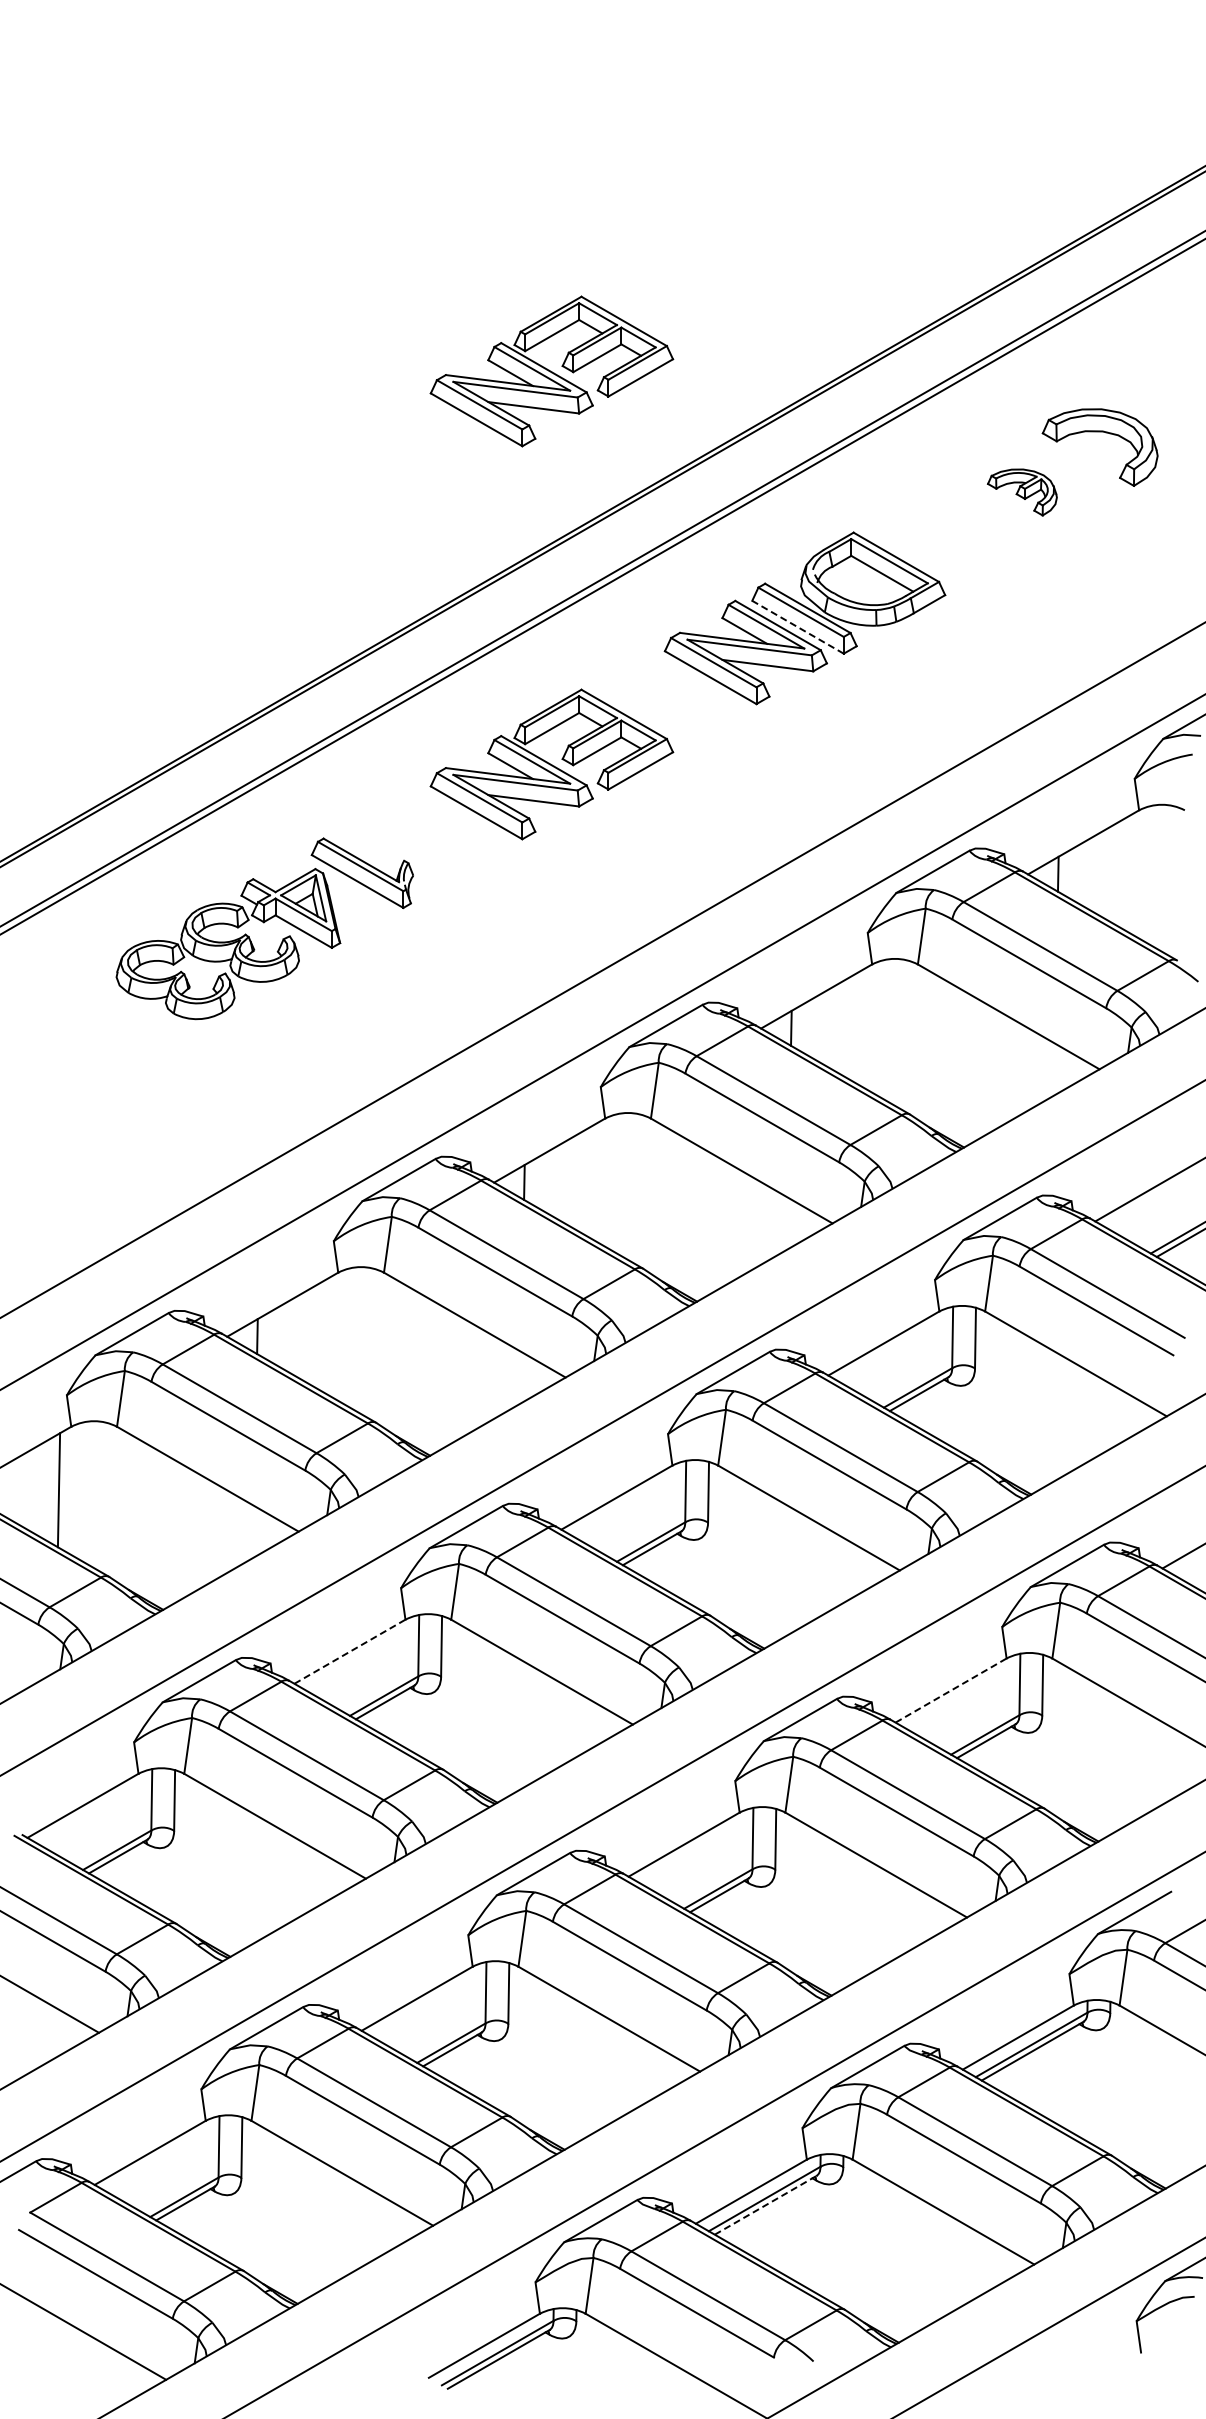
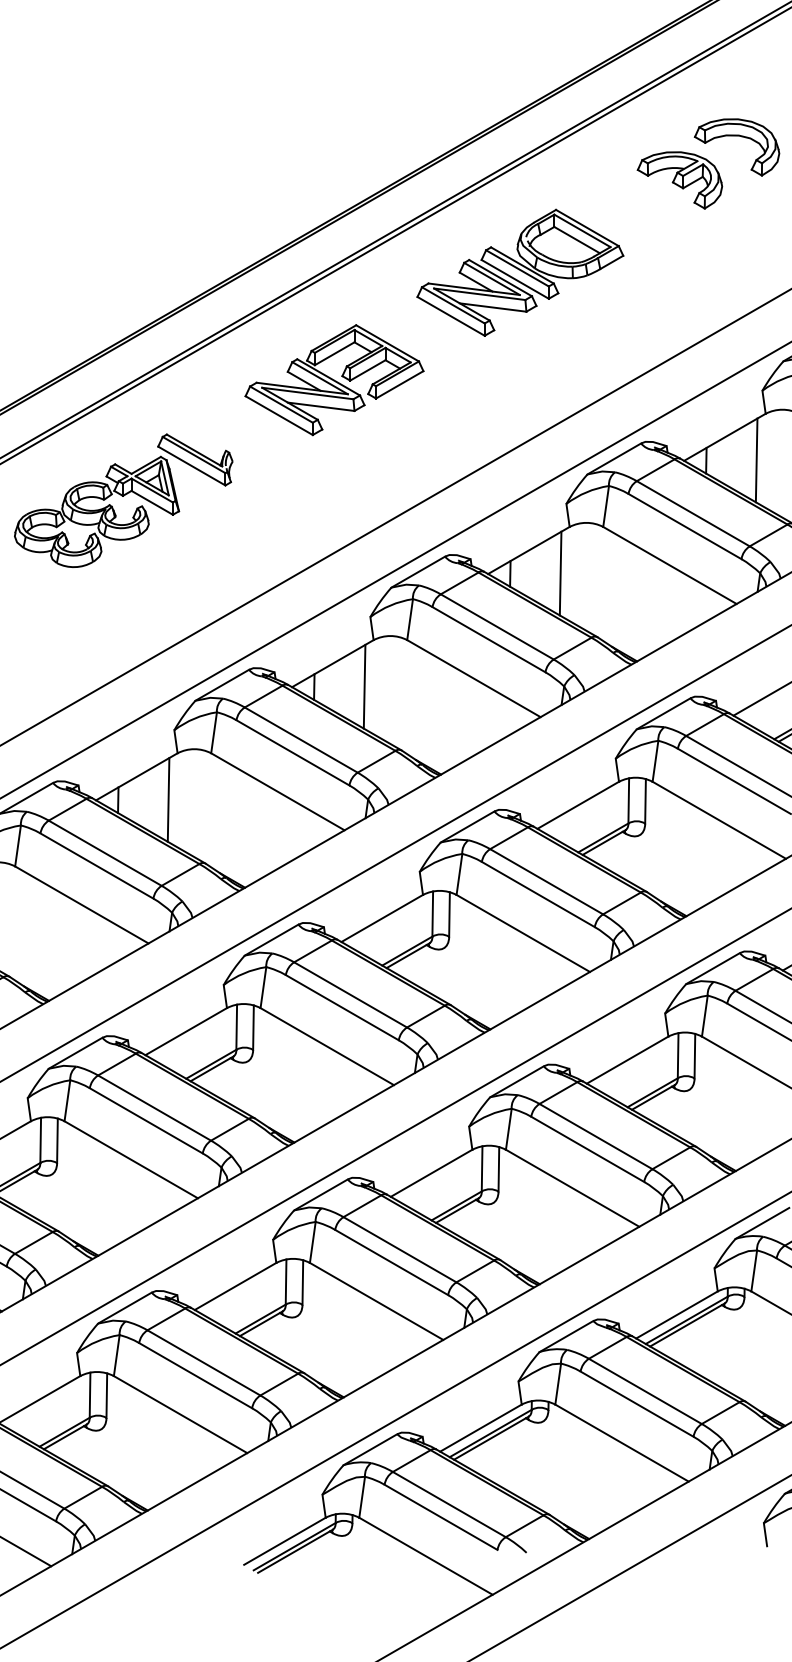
part: (551, 371) -> (334, 91), removed
part: (1022, 492) -> (680, 180), size x1.67
line: (798, 627) -> (515, 279), dashed -> solid
line: (1126, 873) -> (756, 460), added
line: (859, 1027) -> (560, 573), added
line: (592, 1182) -> (364, 687), added
line: (325, 1336) -> (168, 800), added
line: (350, 1651) -> (186, 1031), dashed -> solid
line: (951, 1690) -> (627, 1060), dashed -> solid
line: (765, 2205) -> (491, 1438), dashed -> solid

